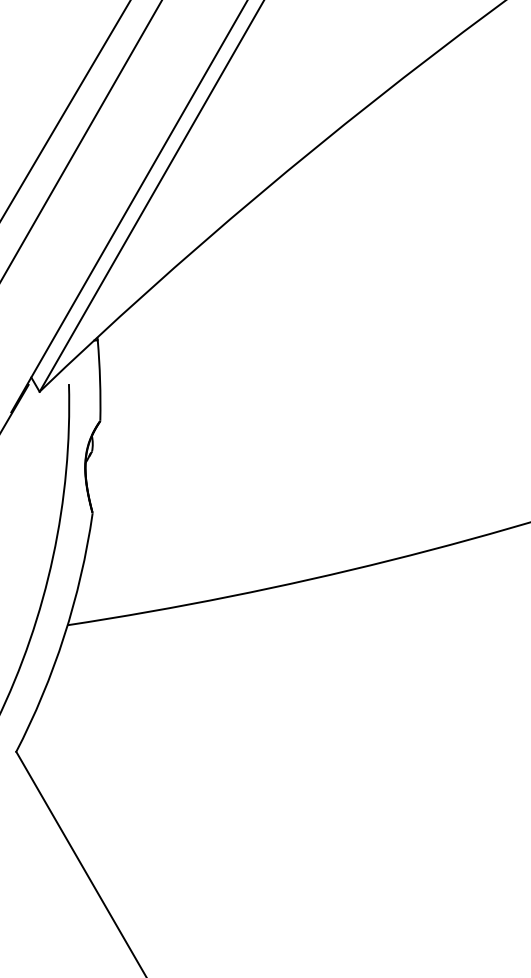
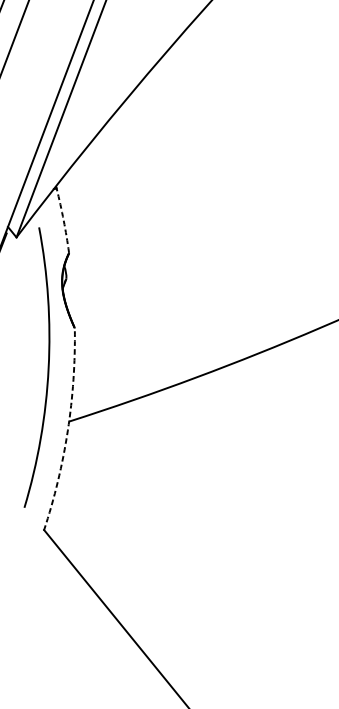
arc: (100, 380) -> (64, 220), solid -> dashed
arc: (64, 636) -> (68, 431), solid -> dashed

